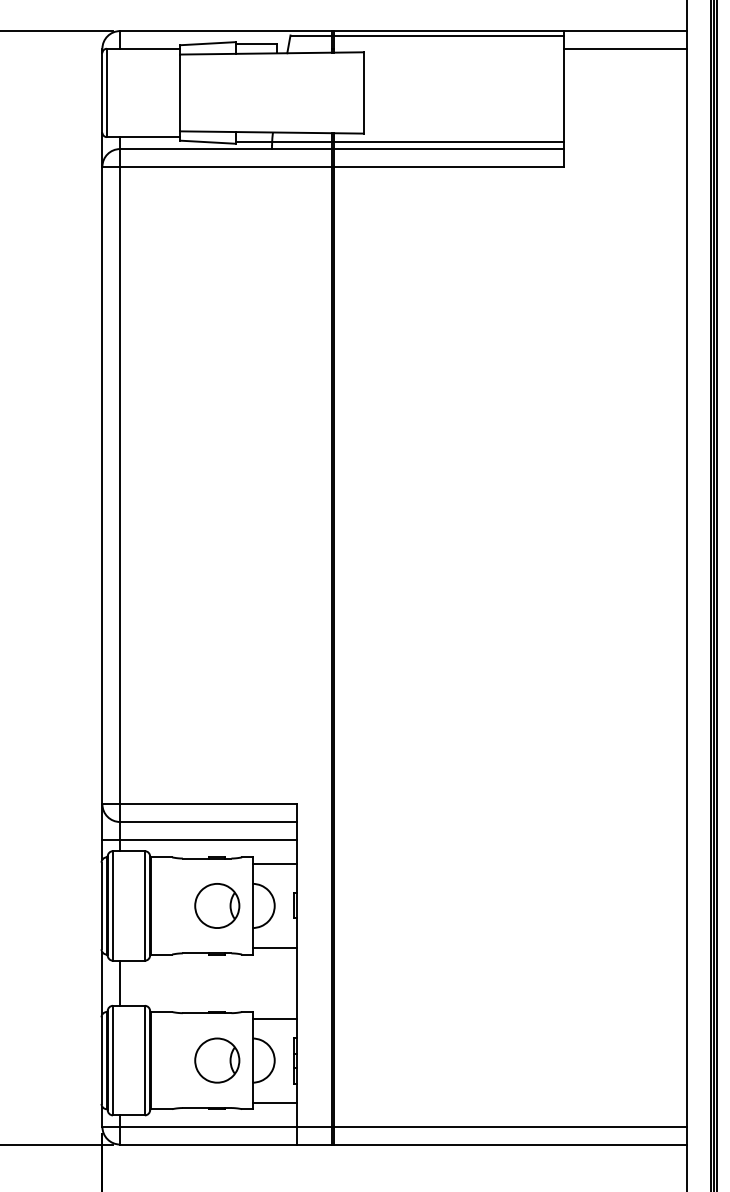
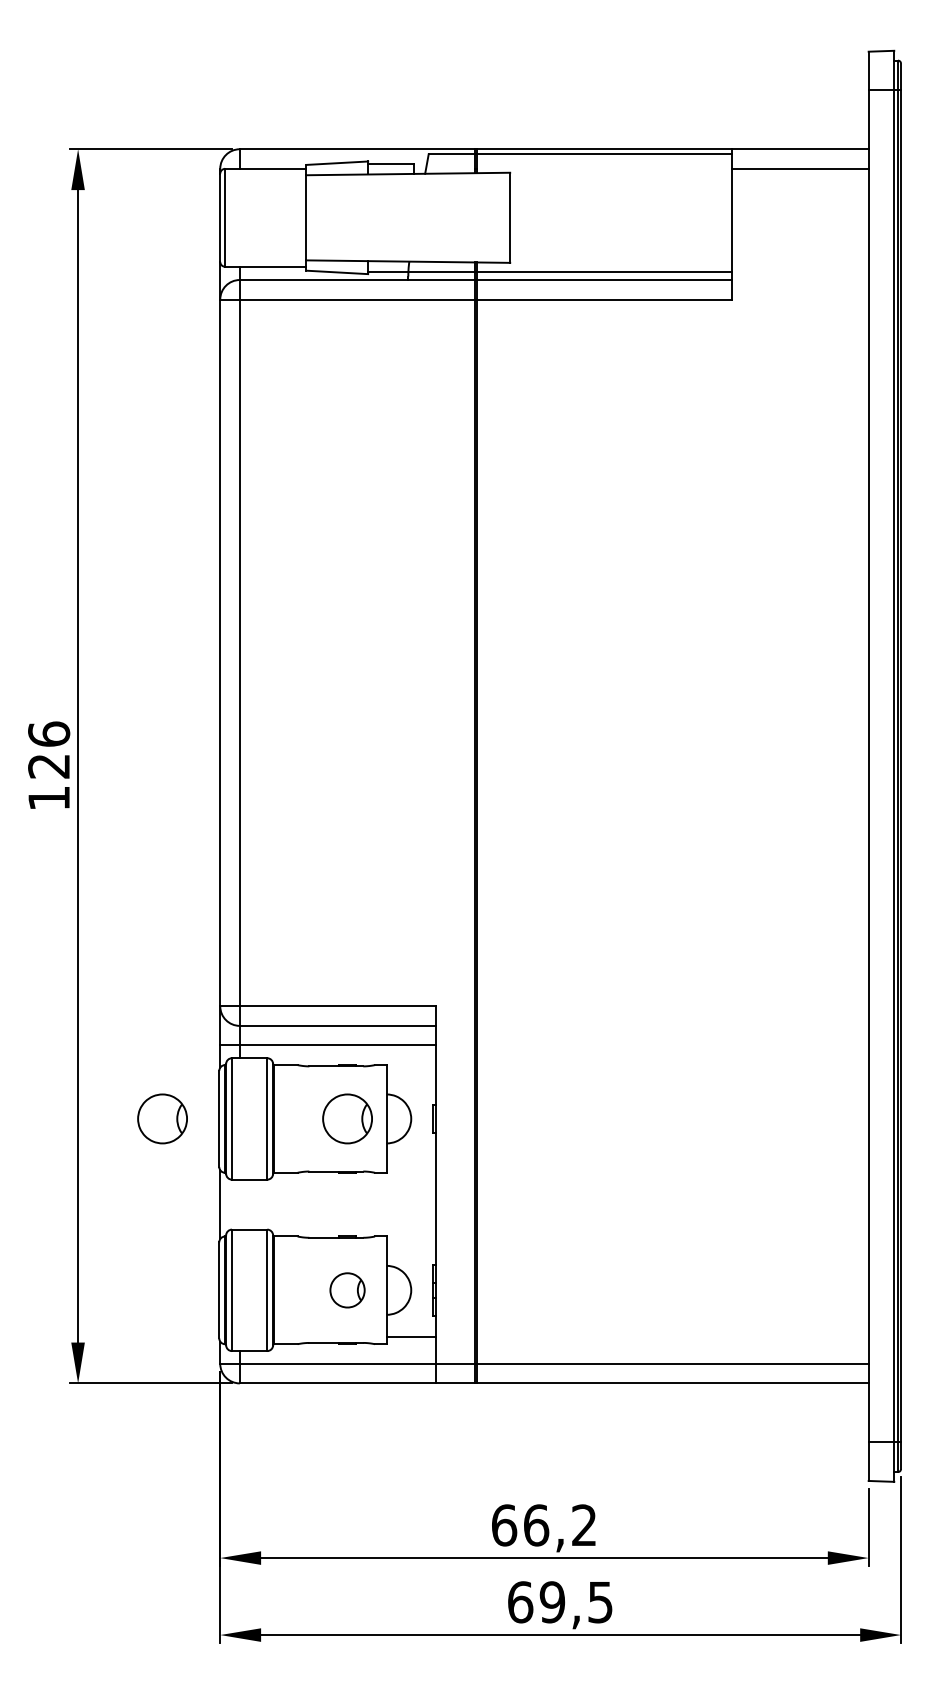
line: (274, 864) -> (410, 1072), removed
part: (50, 905) -> (162, 1118), added
line: (274, 947) -> (410, 1165), removed
line: (119, 983) -> (239, 1204), removed
line: (274, 1018) -> (410, 1243), removed
part: (217, 1060) -> (347, 1290), size x0.7

